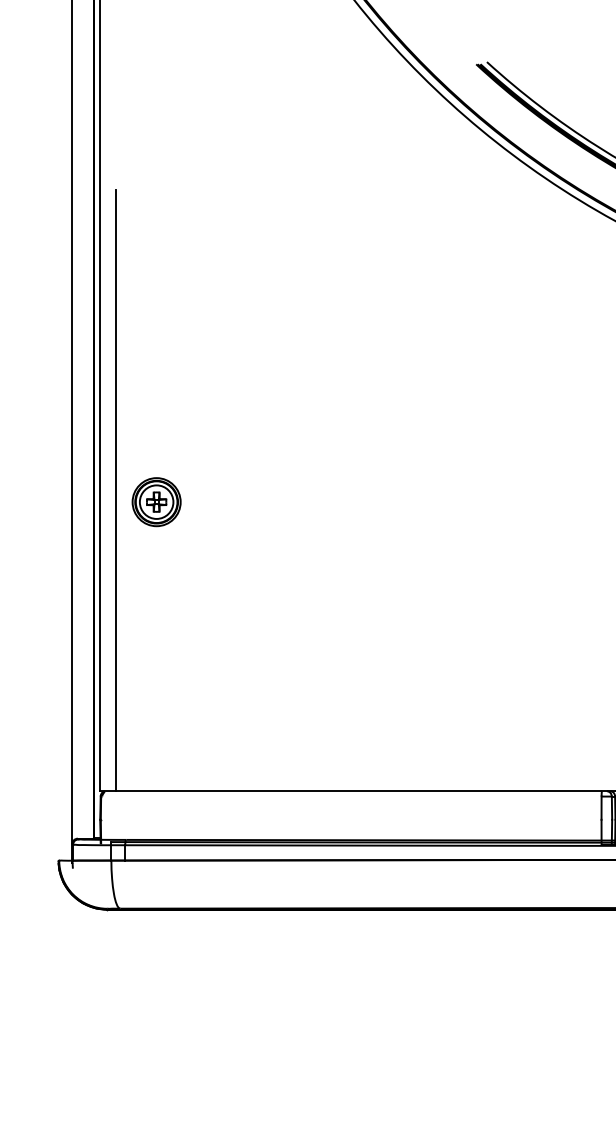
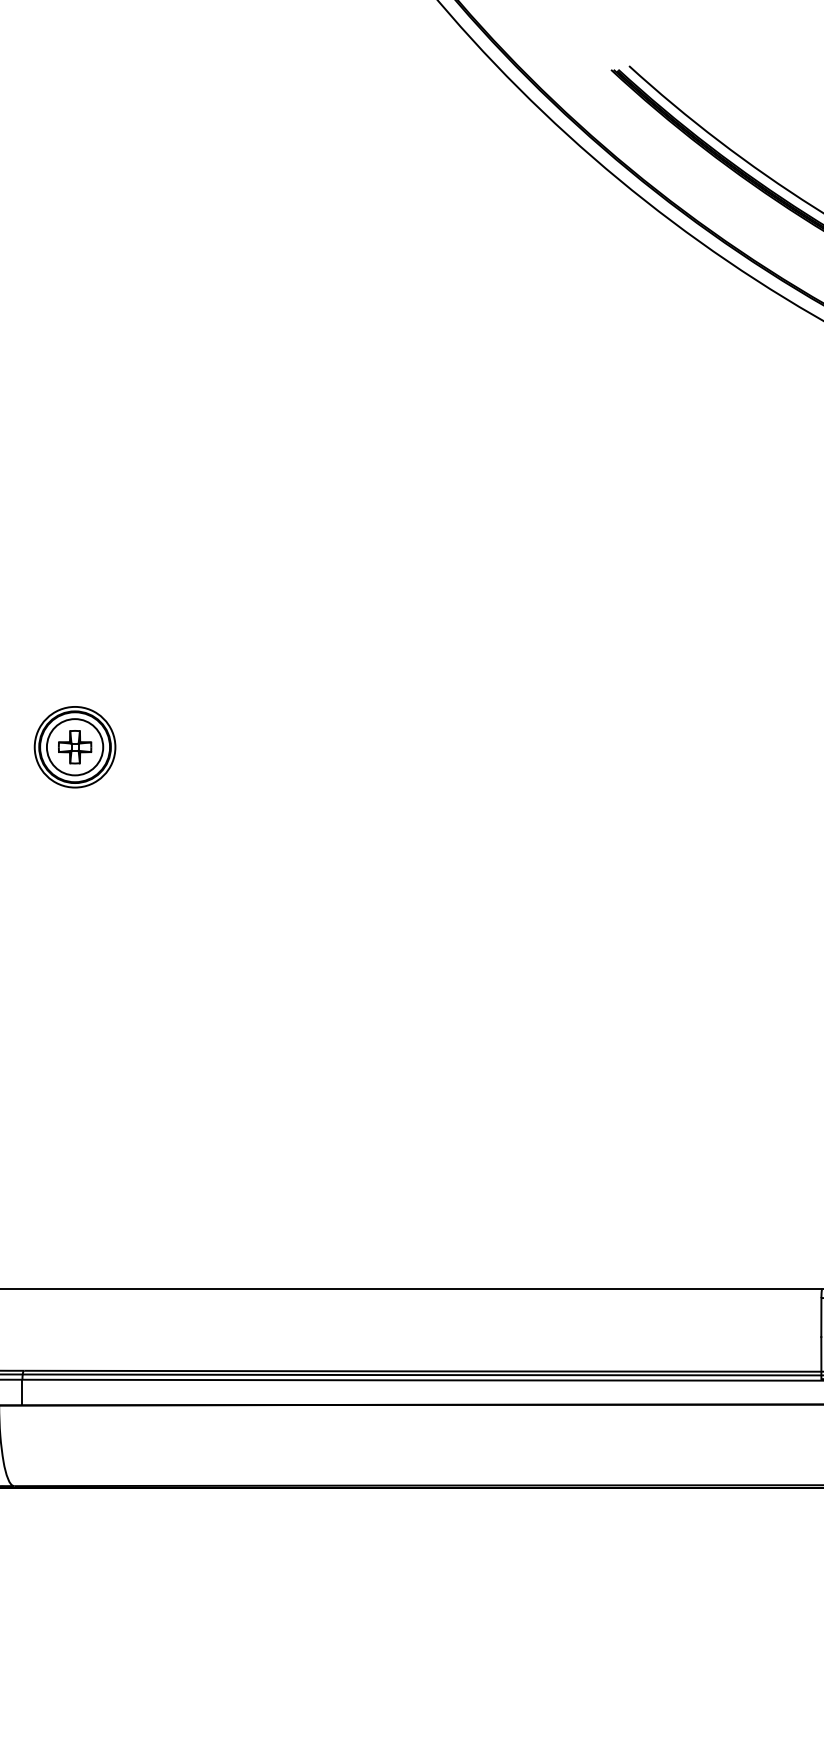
line: (116, 490) -> (7, 784), removed
part: (156, 502) -> (74, 747), moved

